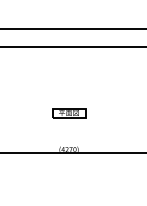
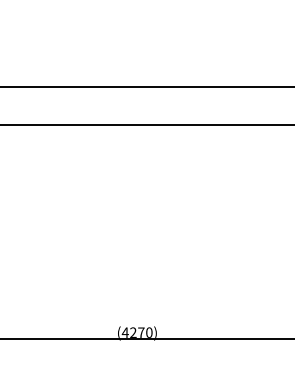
part: (69, 113) -> (138, 259), removed

